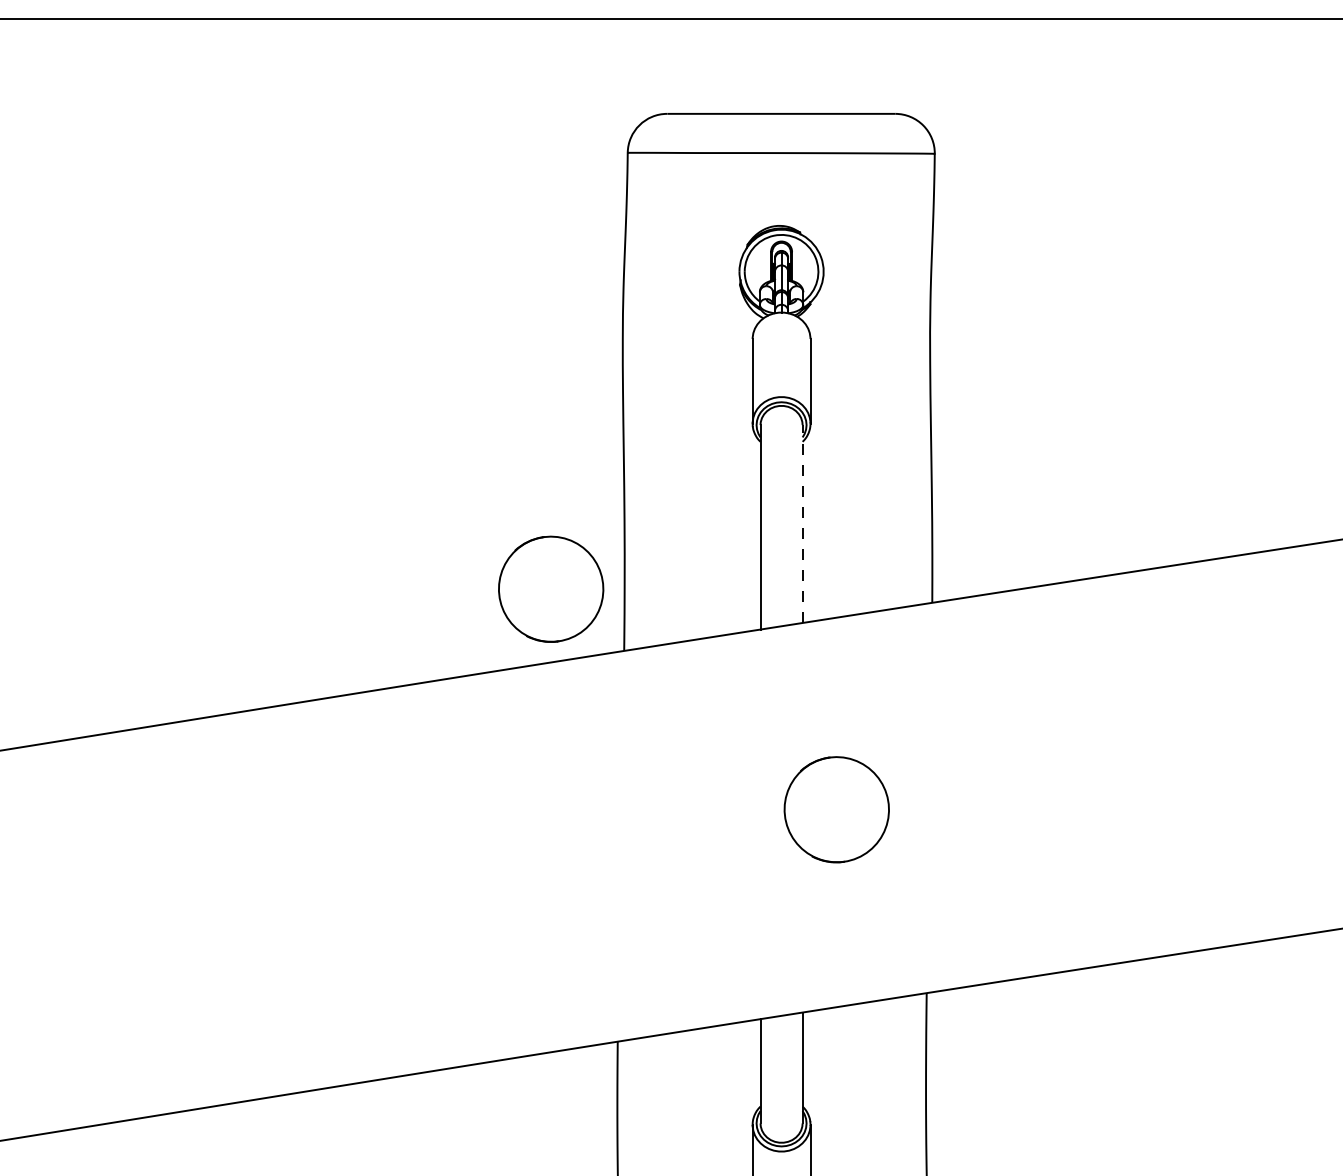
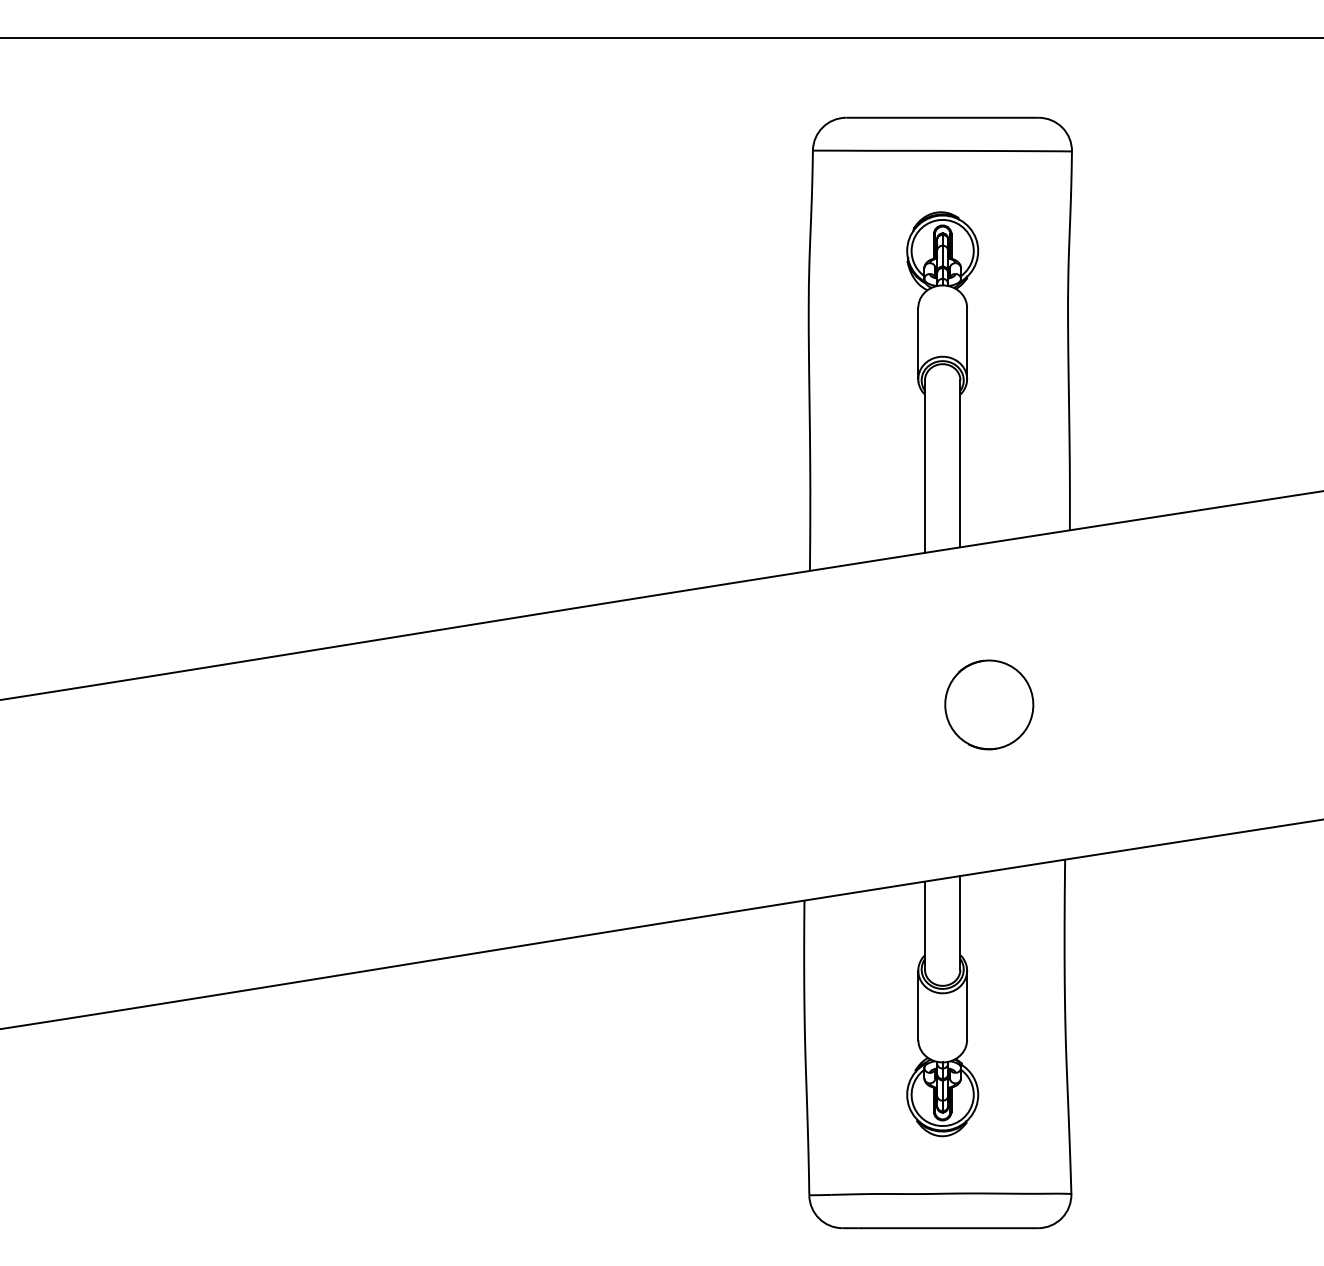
line: (802, 523) -> (960, 463), dashed -> solid
part: (551, 588) -> (748, 518), removed

